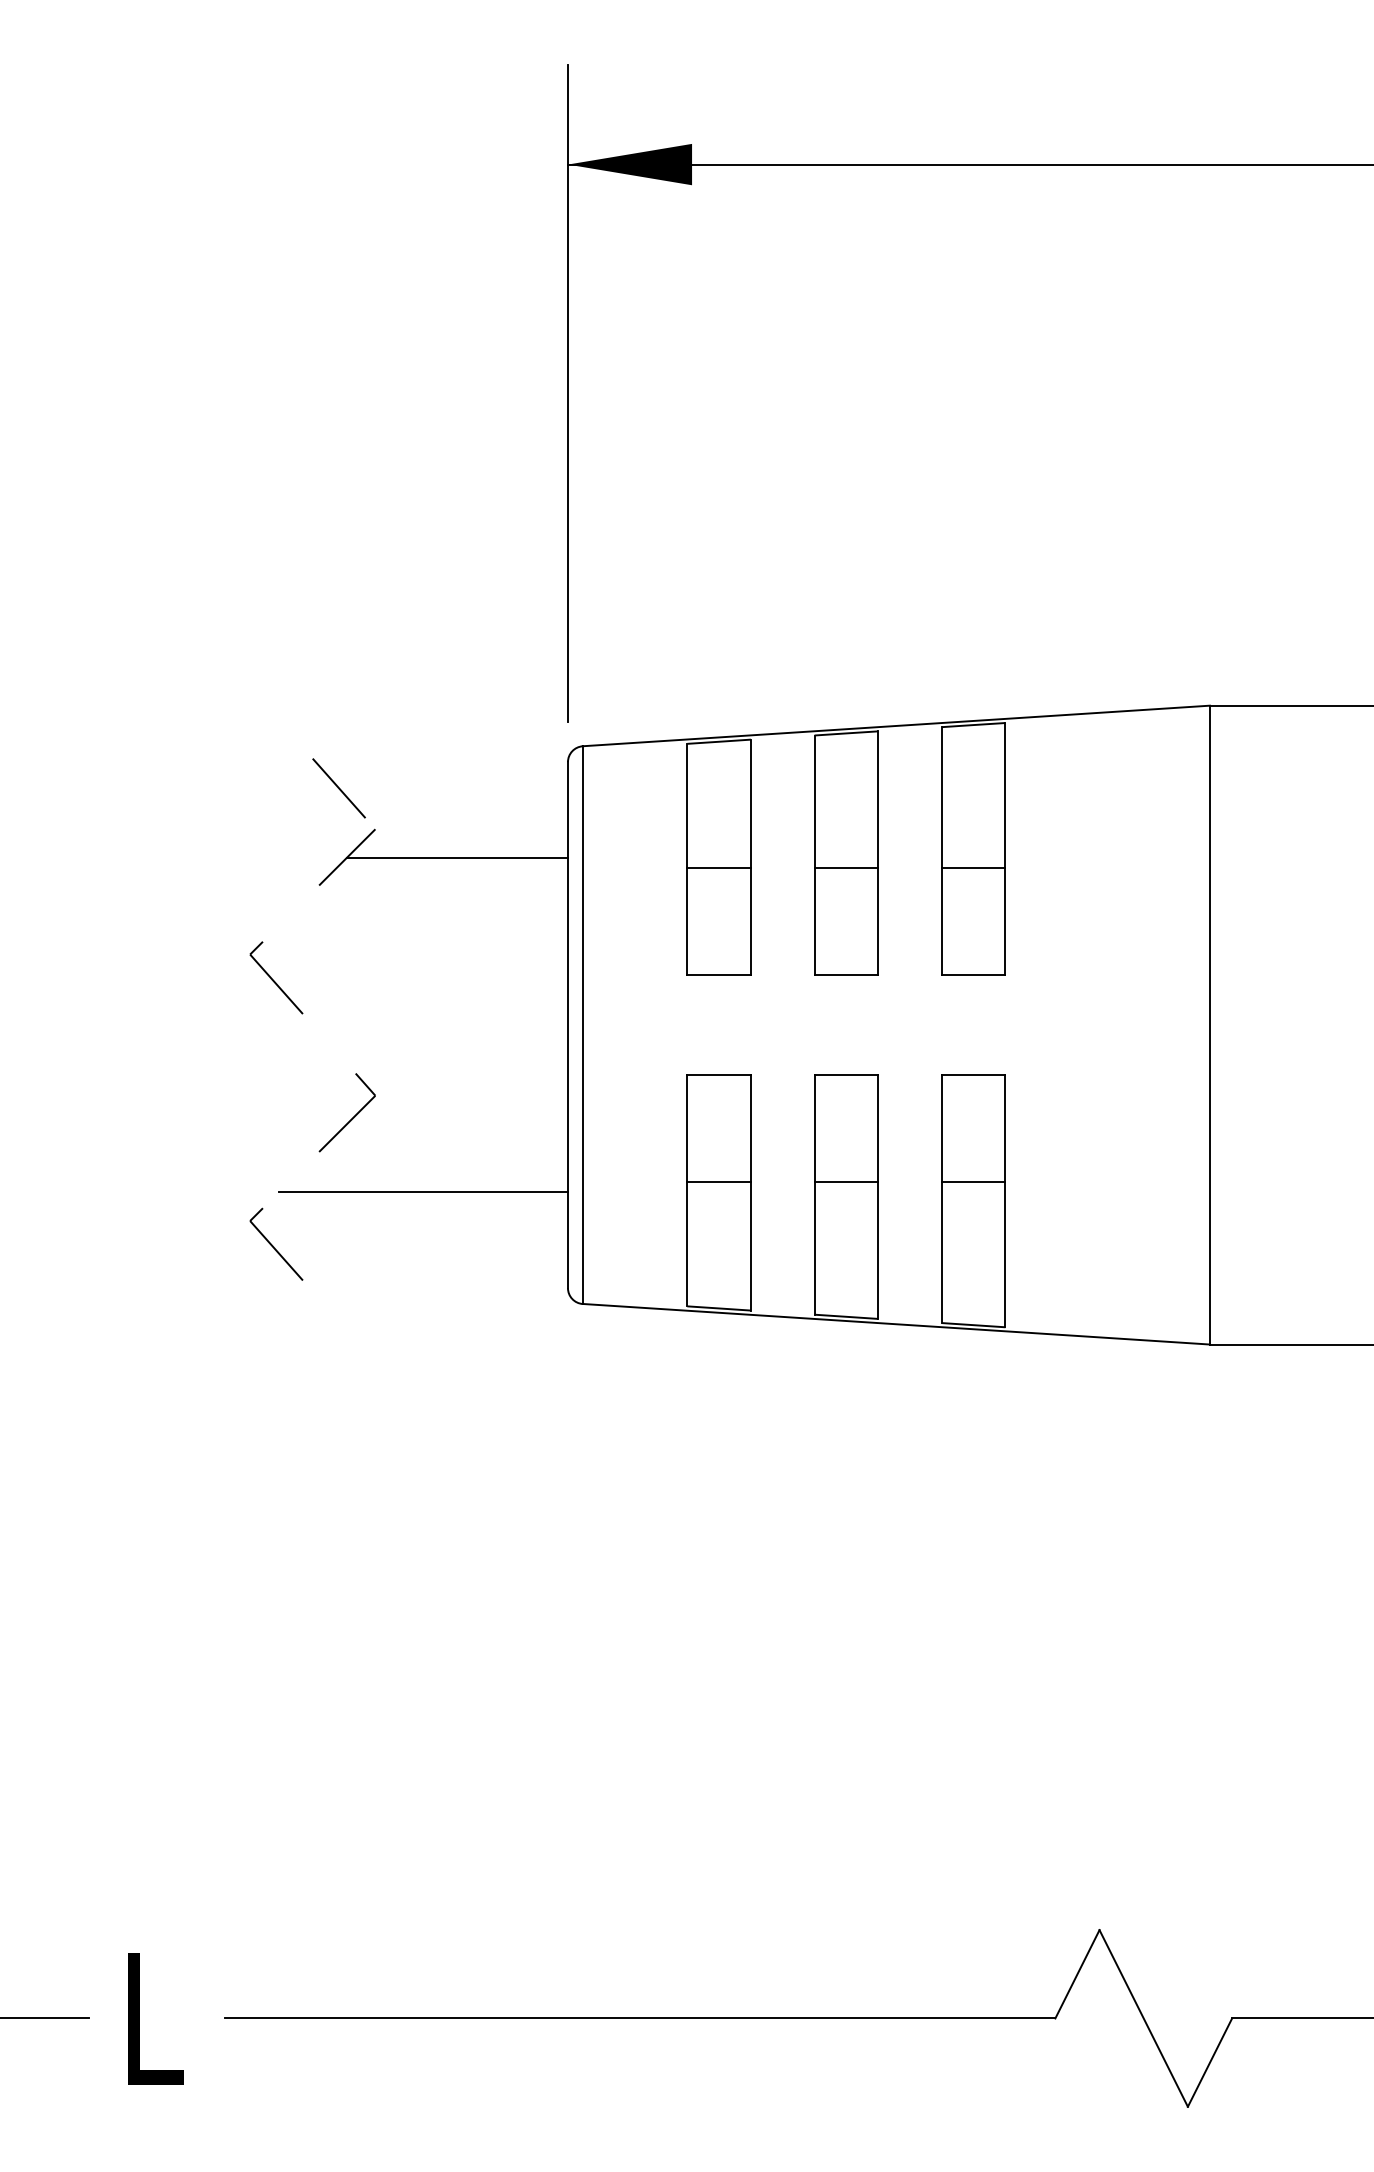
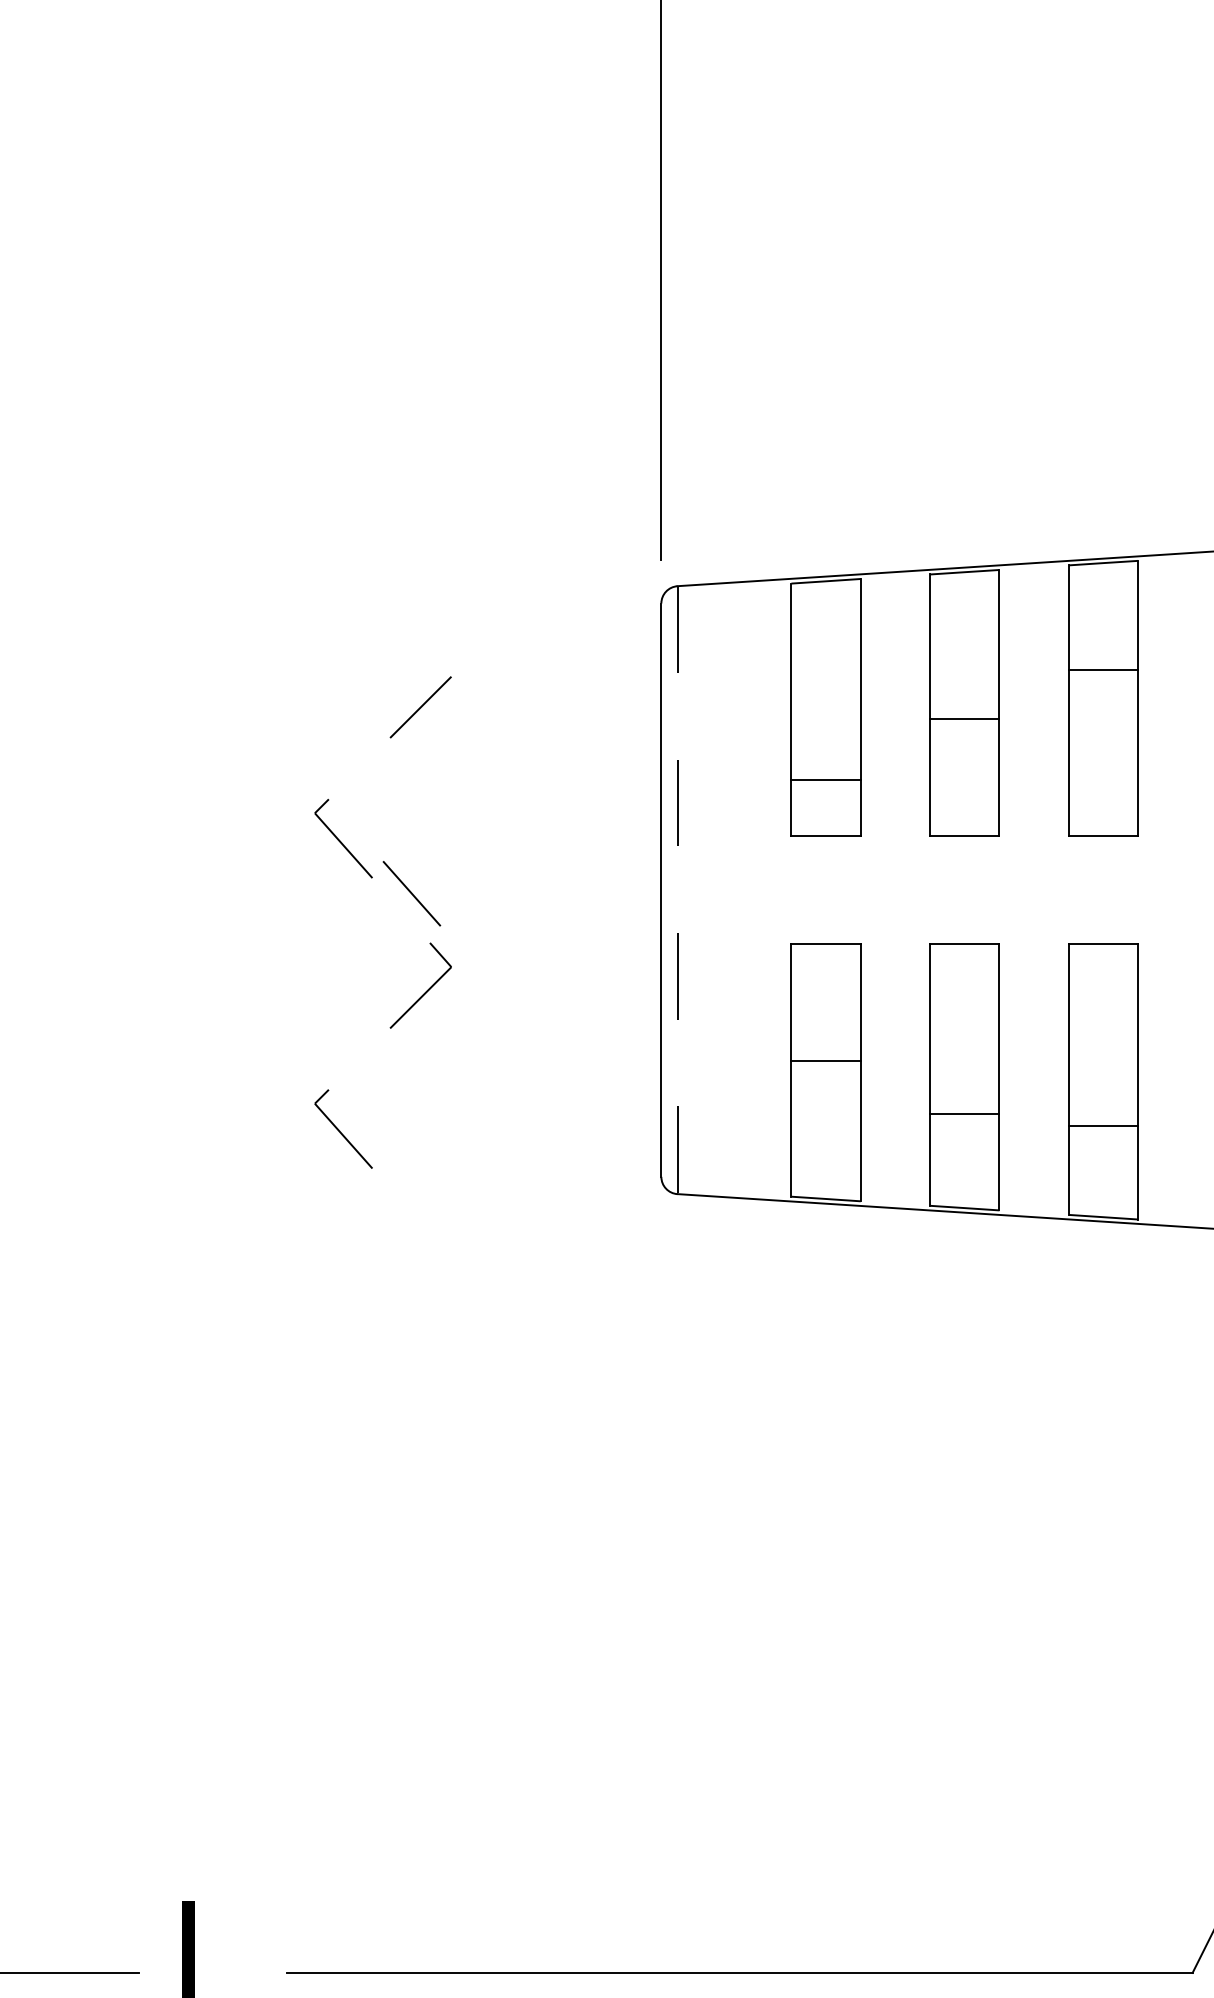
line: (338, 788) -> (411, 893), moved
line: (456, 858) -> (539, 708), removed
line: (718, 868) -> (825, 780), moved
line: (973, 868) -> (1103, 670), moved
line: (582, 1025) -> (677, 890), solid -> dashed
line: (846, 1181) -> (964, 1114), moved
line: (973, 1181) -> (1103, 1126), moved
line: (422, 1192) -> (502, 1072), removed

